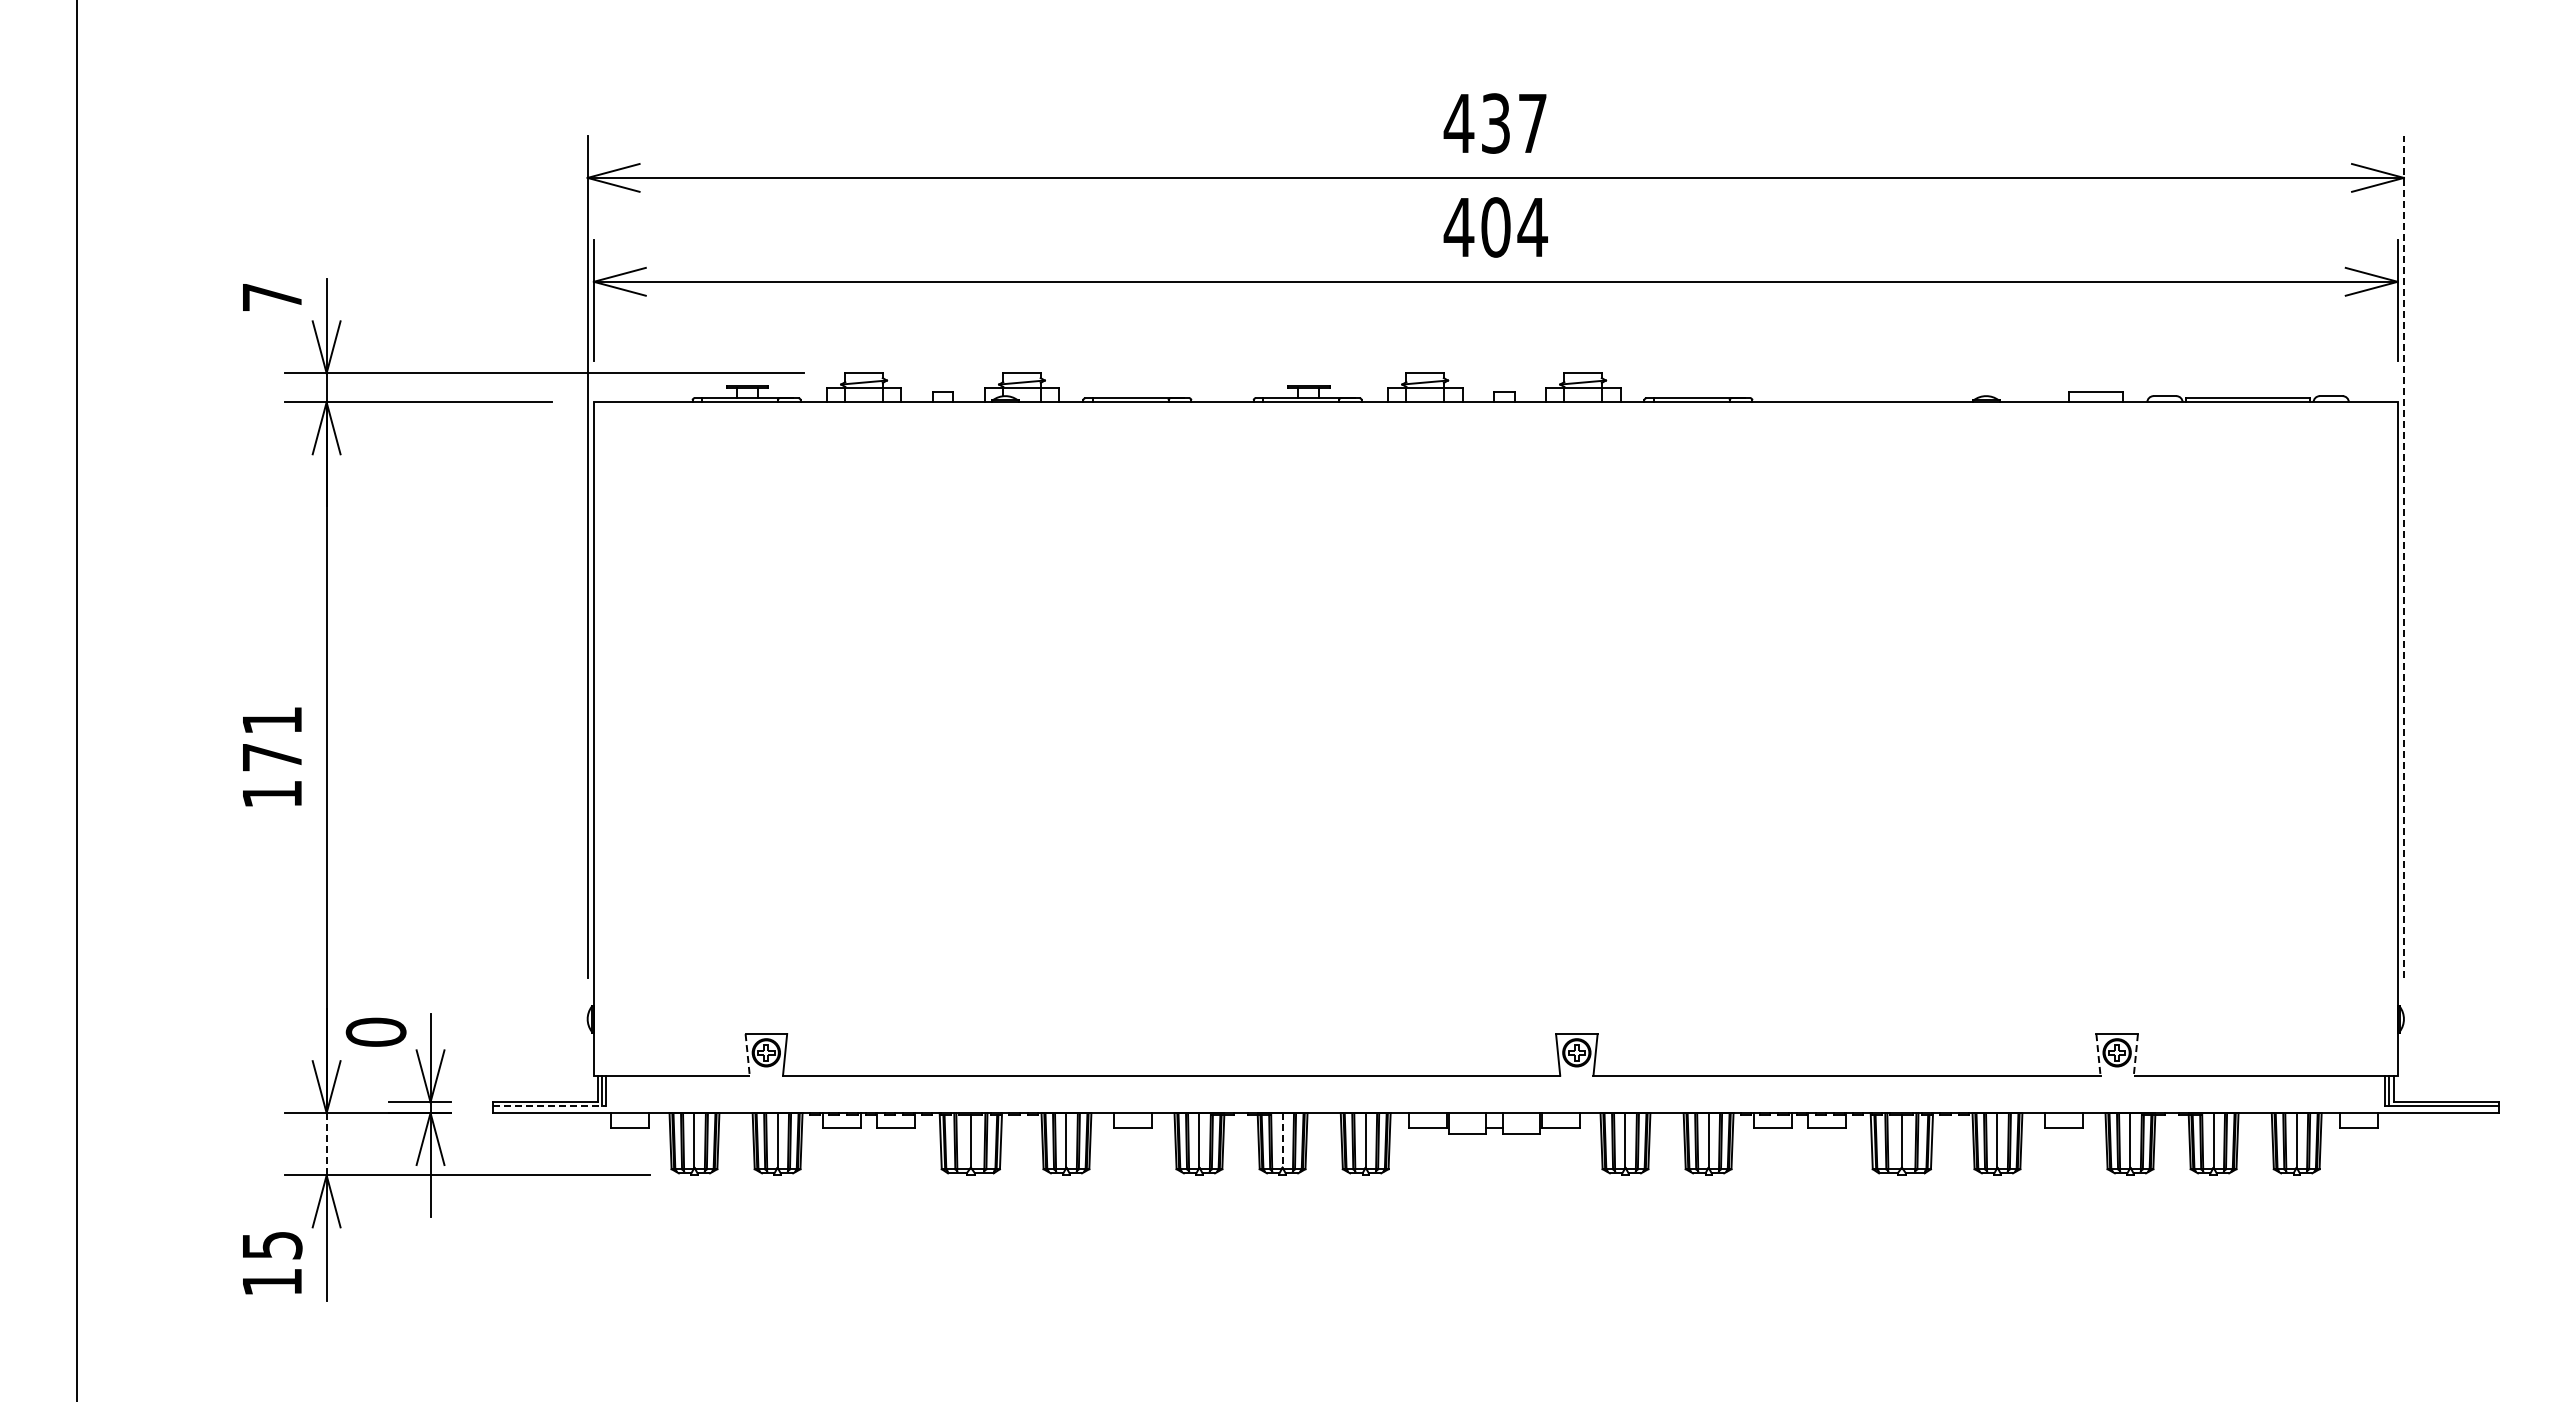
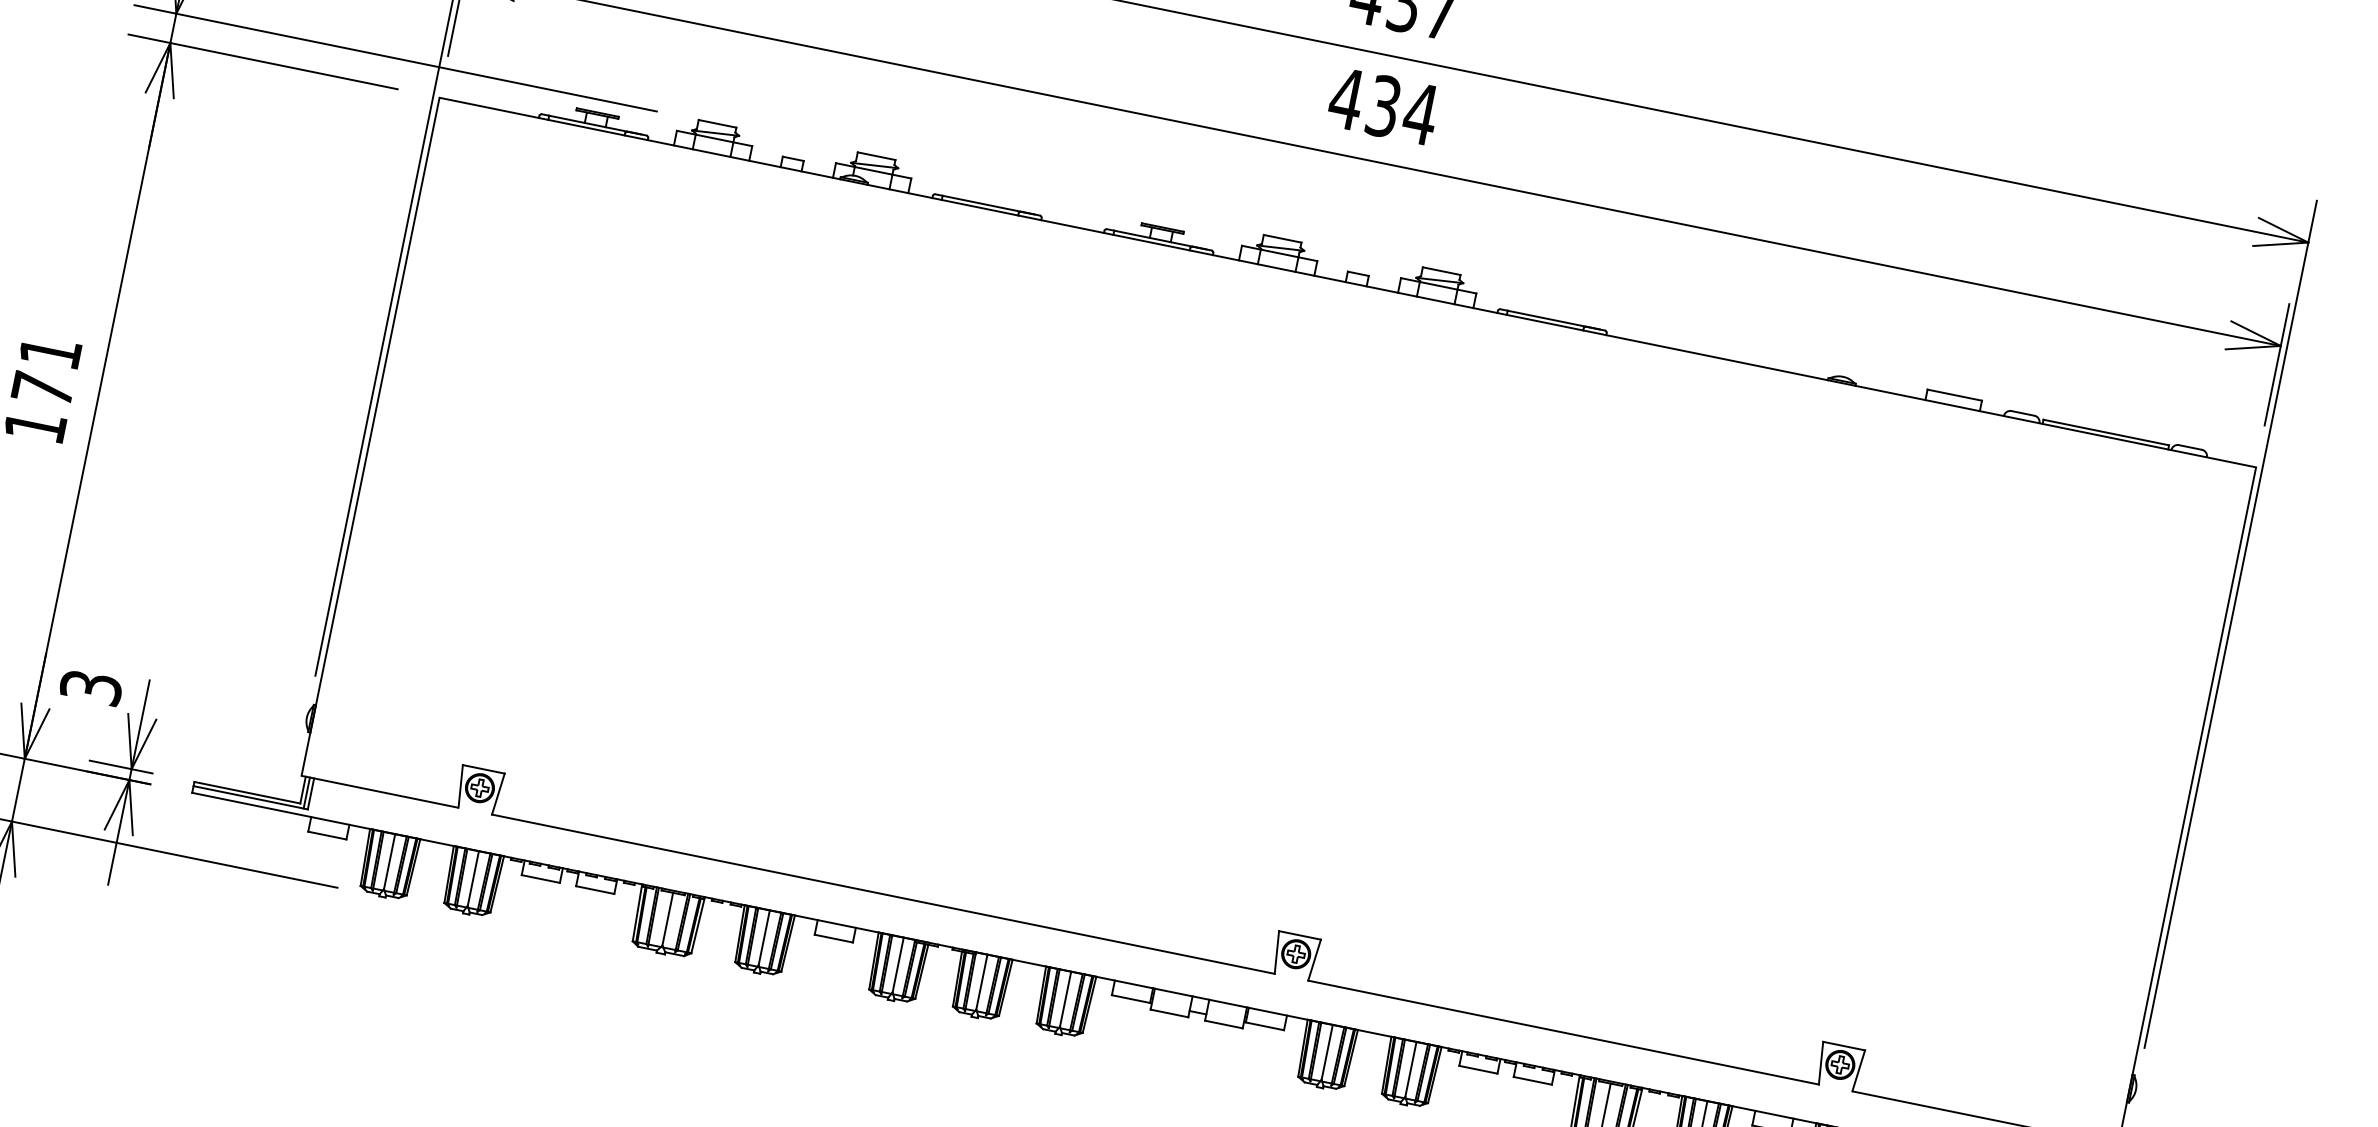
text: (1495, 227) -> (1383, 106), 404 -> 434
line: (2403, 556) -> (2230, 623), dashed -> solid
text: (375, 1031) -> (90, 686), 0 -> 3
line: (747, 1054) -> (460, 786), dashed -> solid
line: (2098, 1054) -> (1821, 1062), dashed -> solid
line: (2135, 1054) -> (1858, 1070), dashed -> solid
line: (549, 1106) -> (250, 797), dashed -> solid
line: (1282, 1140) -> (981, 982), dashed -> solid
line: (326, 1144) -> (18, 790), dashed -> solid

